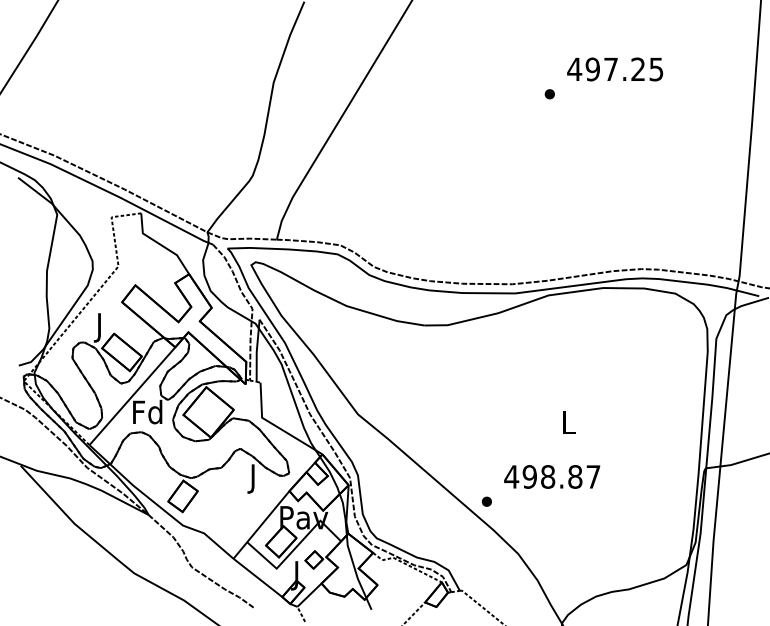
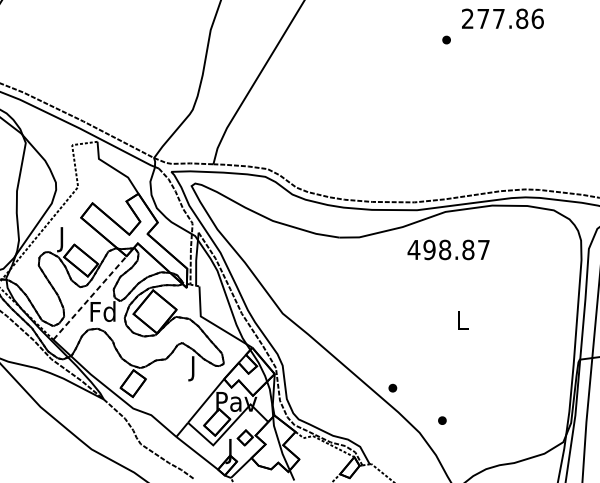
text: (615, 69) -> (502, 18), 497.25 -> 277.86
line: (132, 395) -> (90, 297), solid -> dashed
text: (552, 476) -> (448, 249), moved
part: (544, 539) -> (442, 420), added

